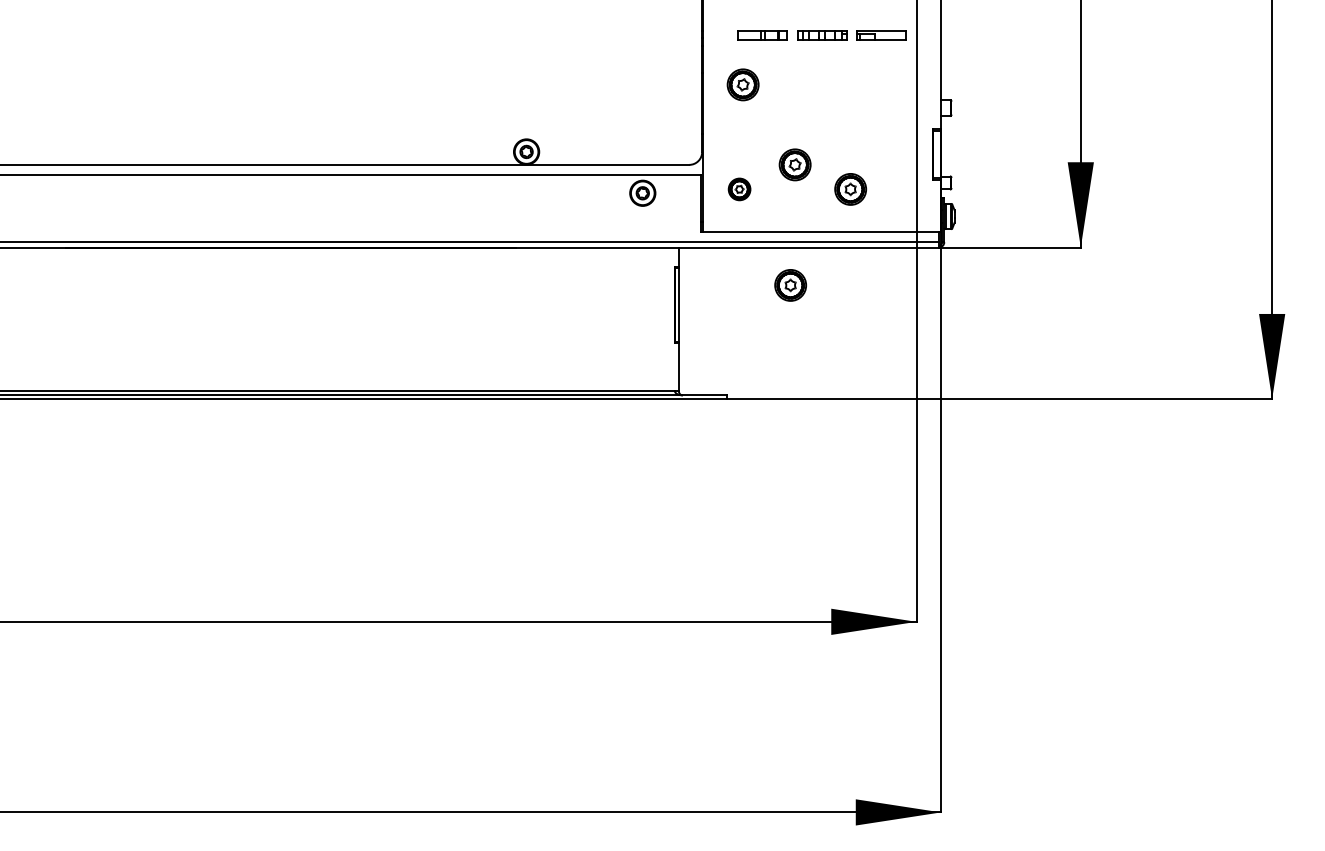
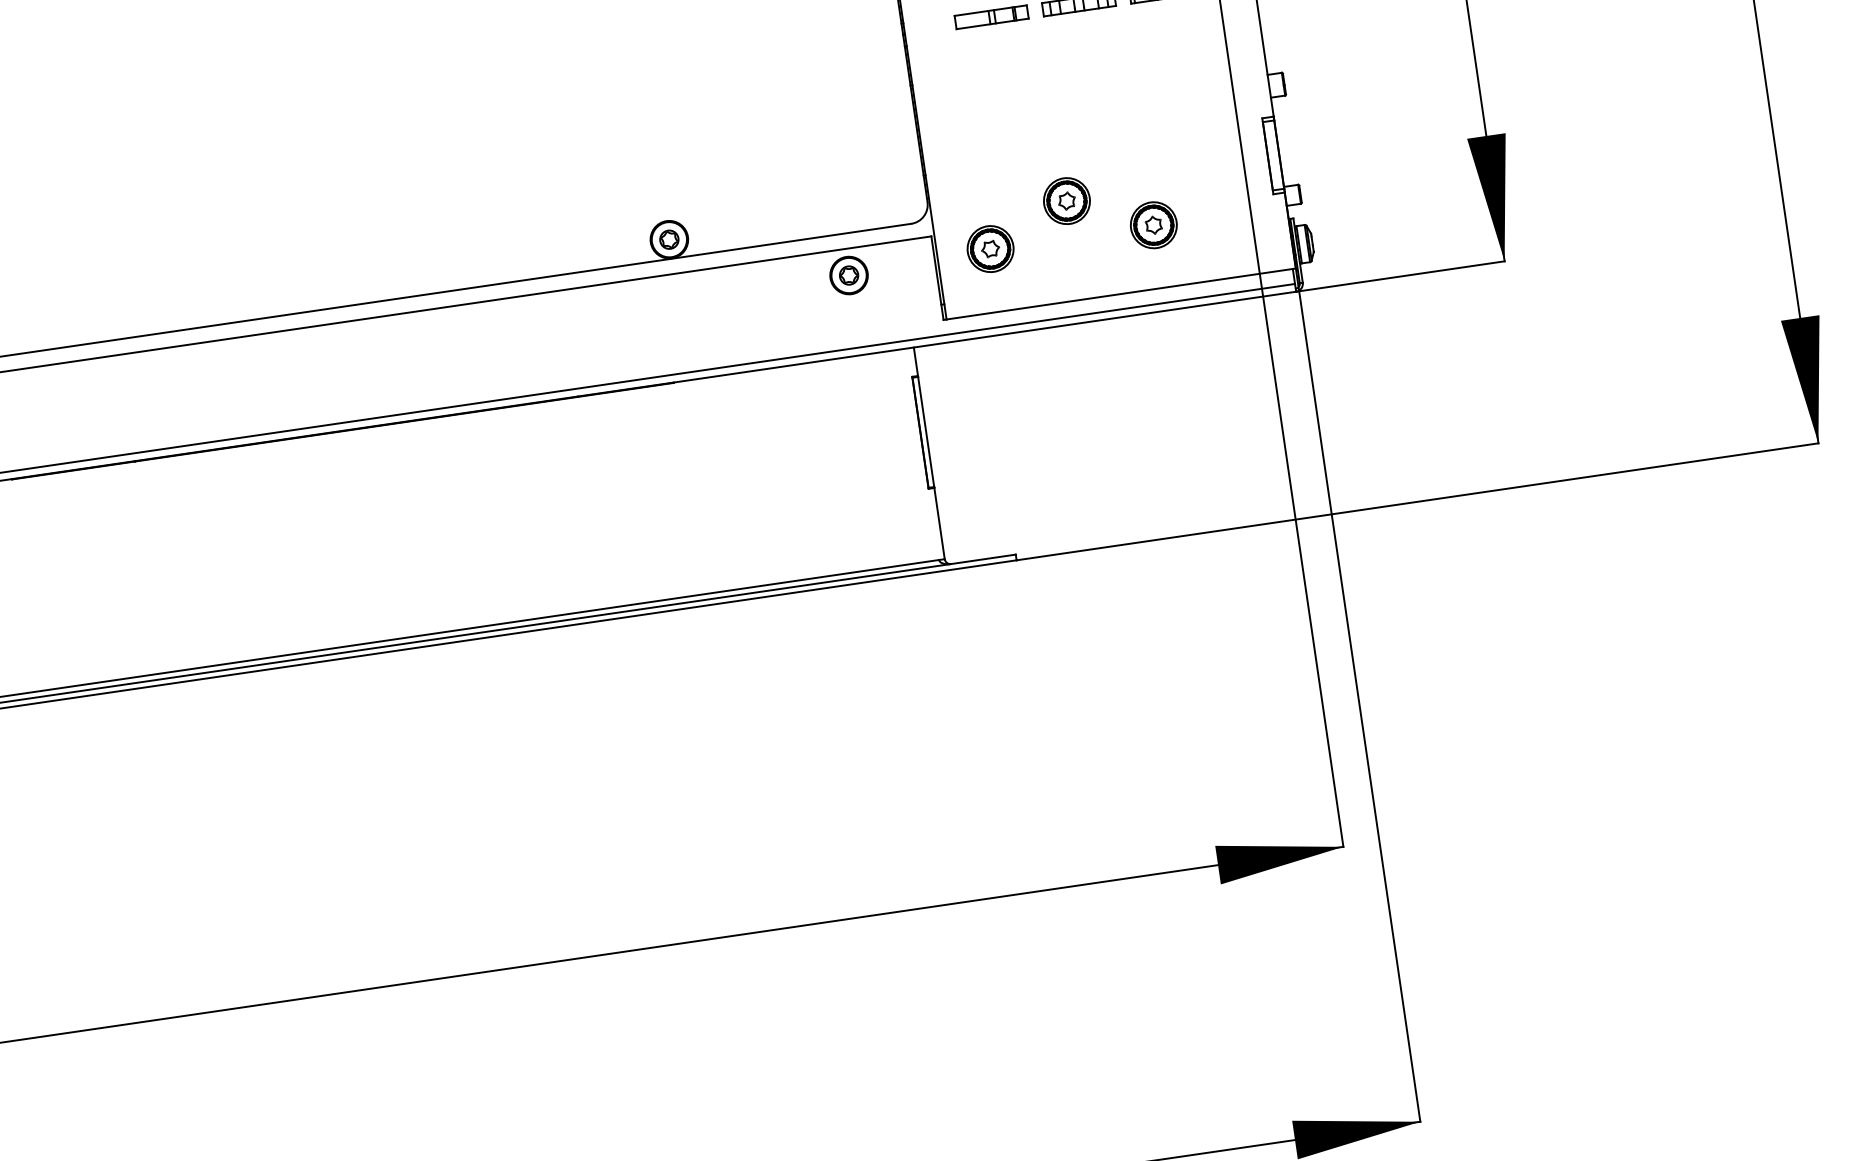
part: (742, 84) -> (972, 94), removed
part: (739, 189) -> (990, 249), size x1.43
part: (790, 285) -> (1085, 379), removed

